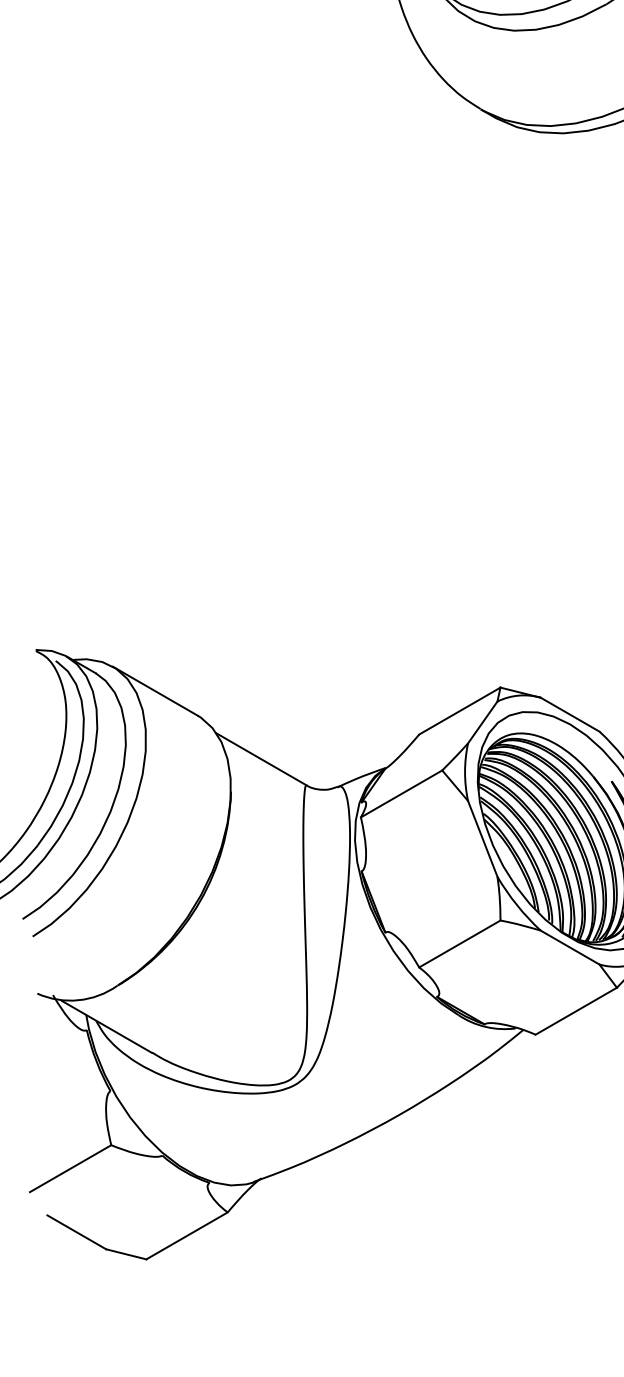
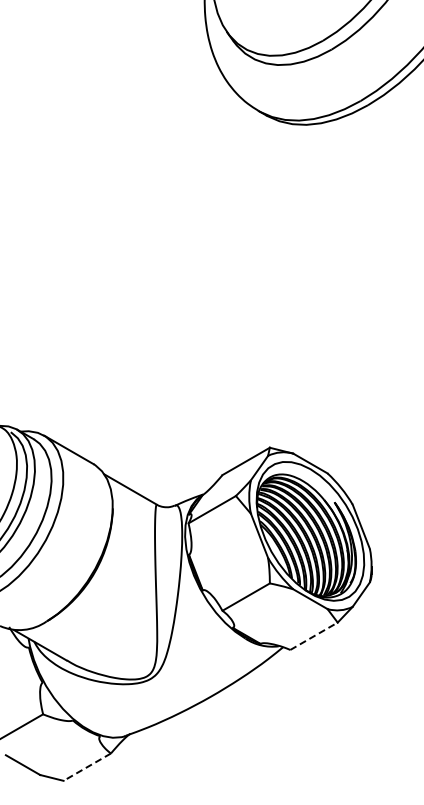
line: (577, 1011) -> (314, 636), solid -> dashed
line: (185, 1236) -> (86, 767), solid -> dashed

